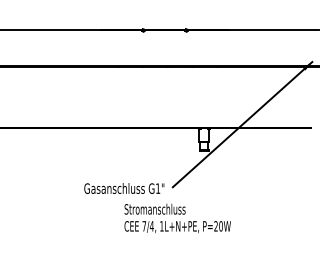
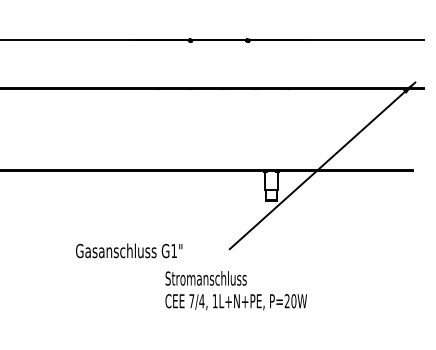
text: (124, 188) -> (129, 250), moved

